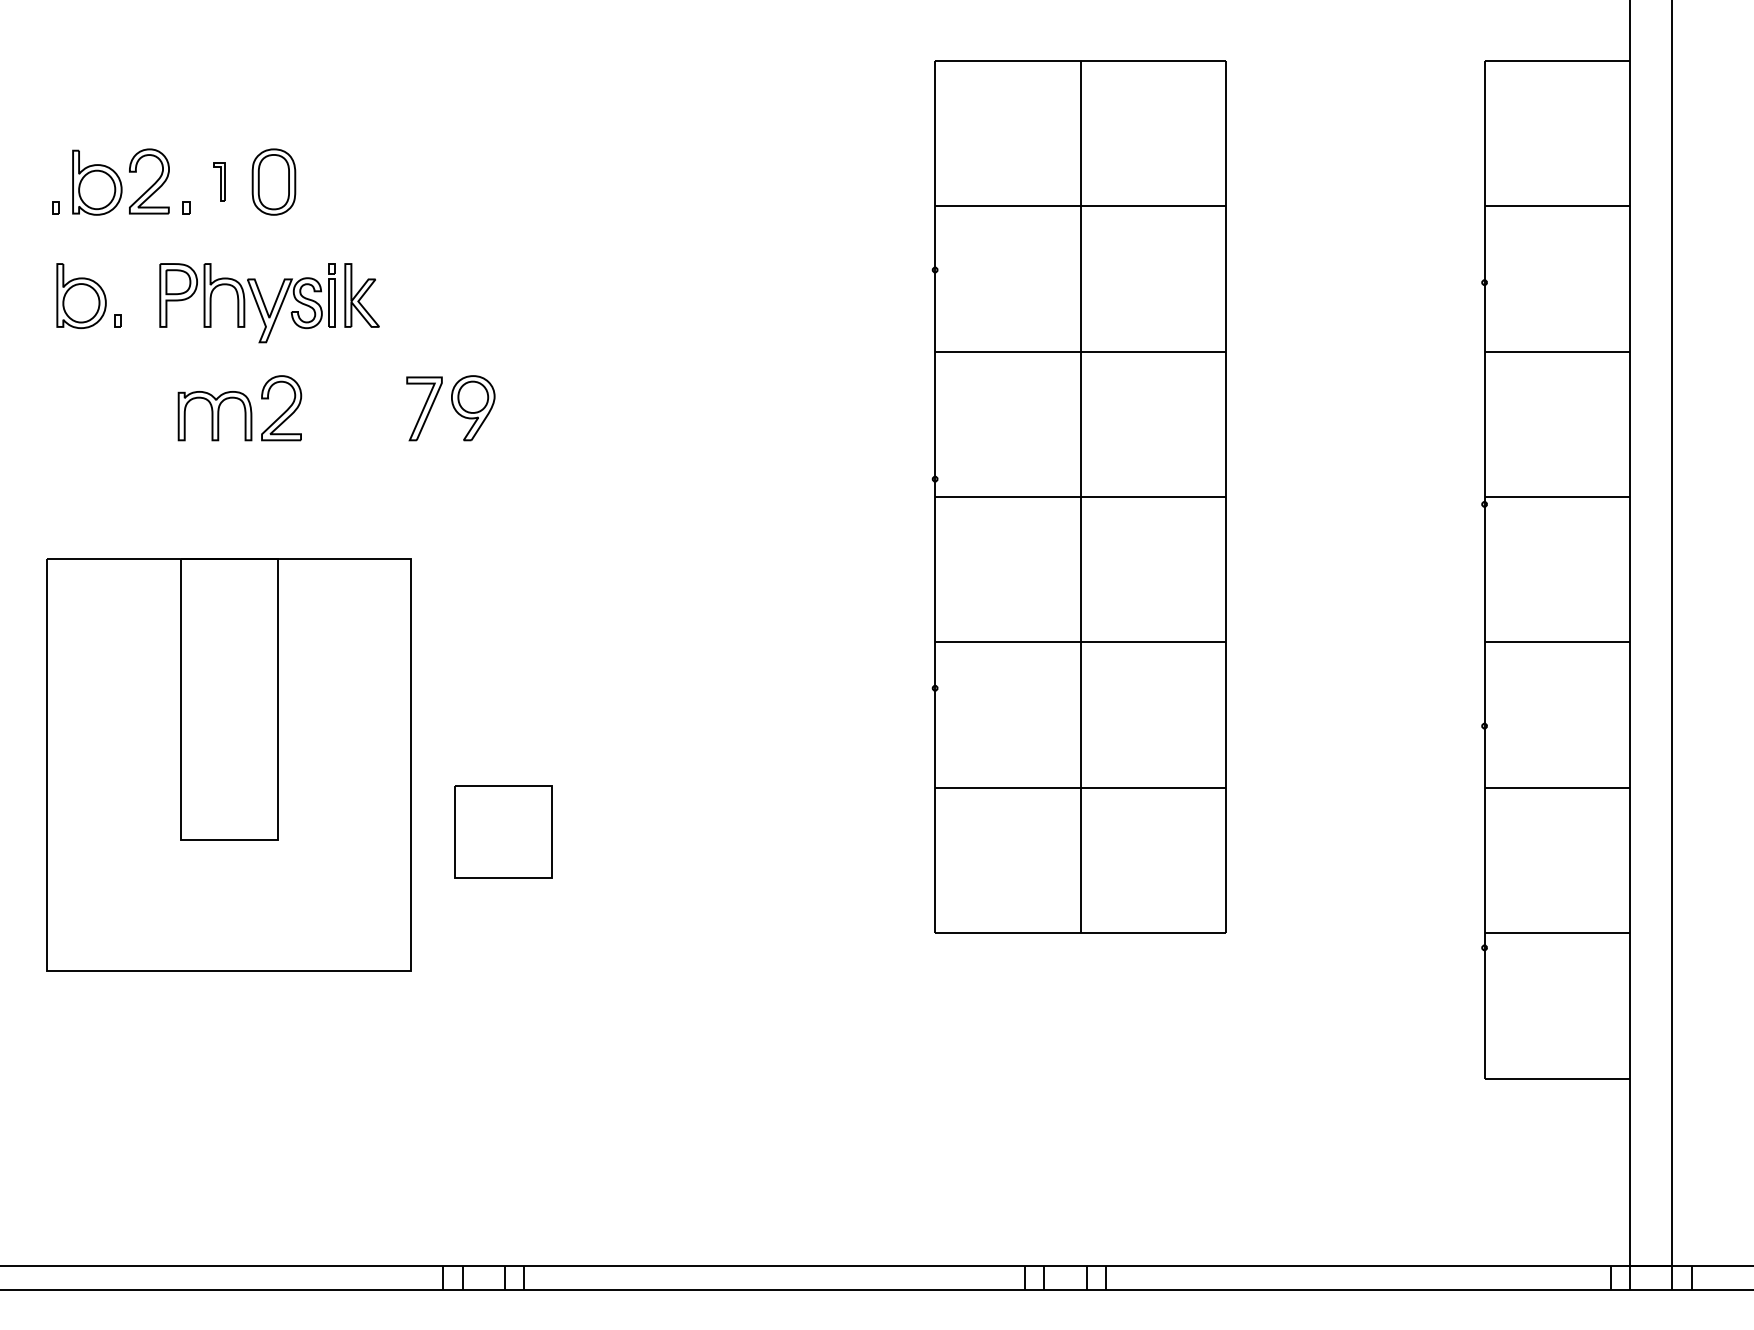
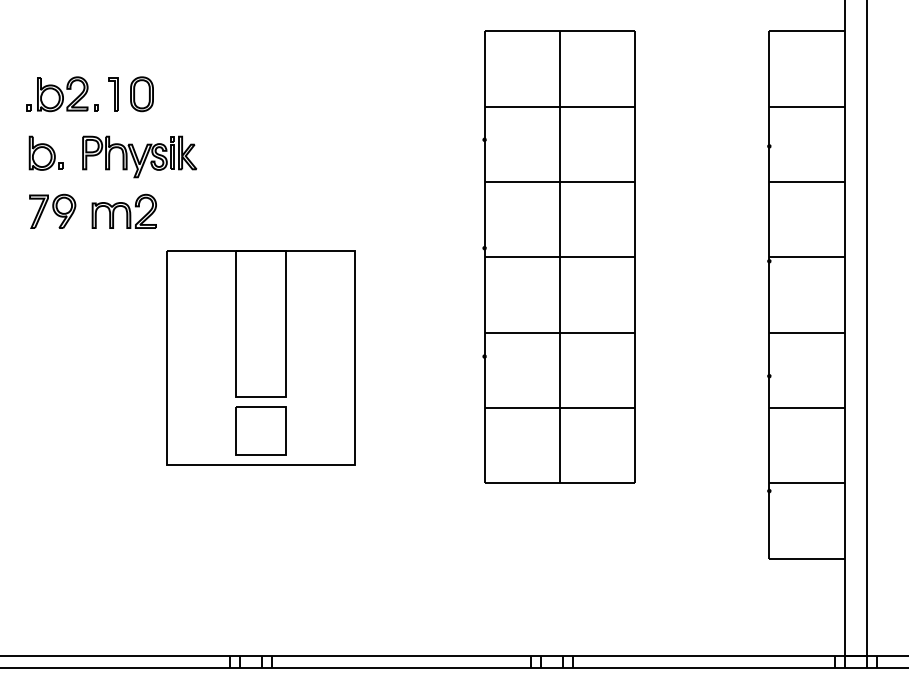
part: (218, 182) -> (113, 94), size x1.67
part: (450, 406) -> (52, 210), moved
part: (228, 763) -> (260, 357), moved

